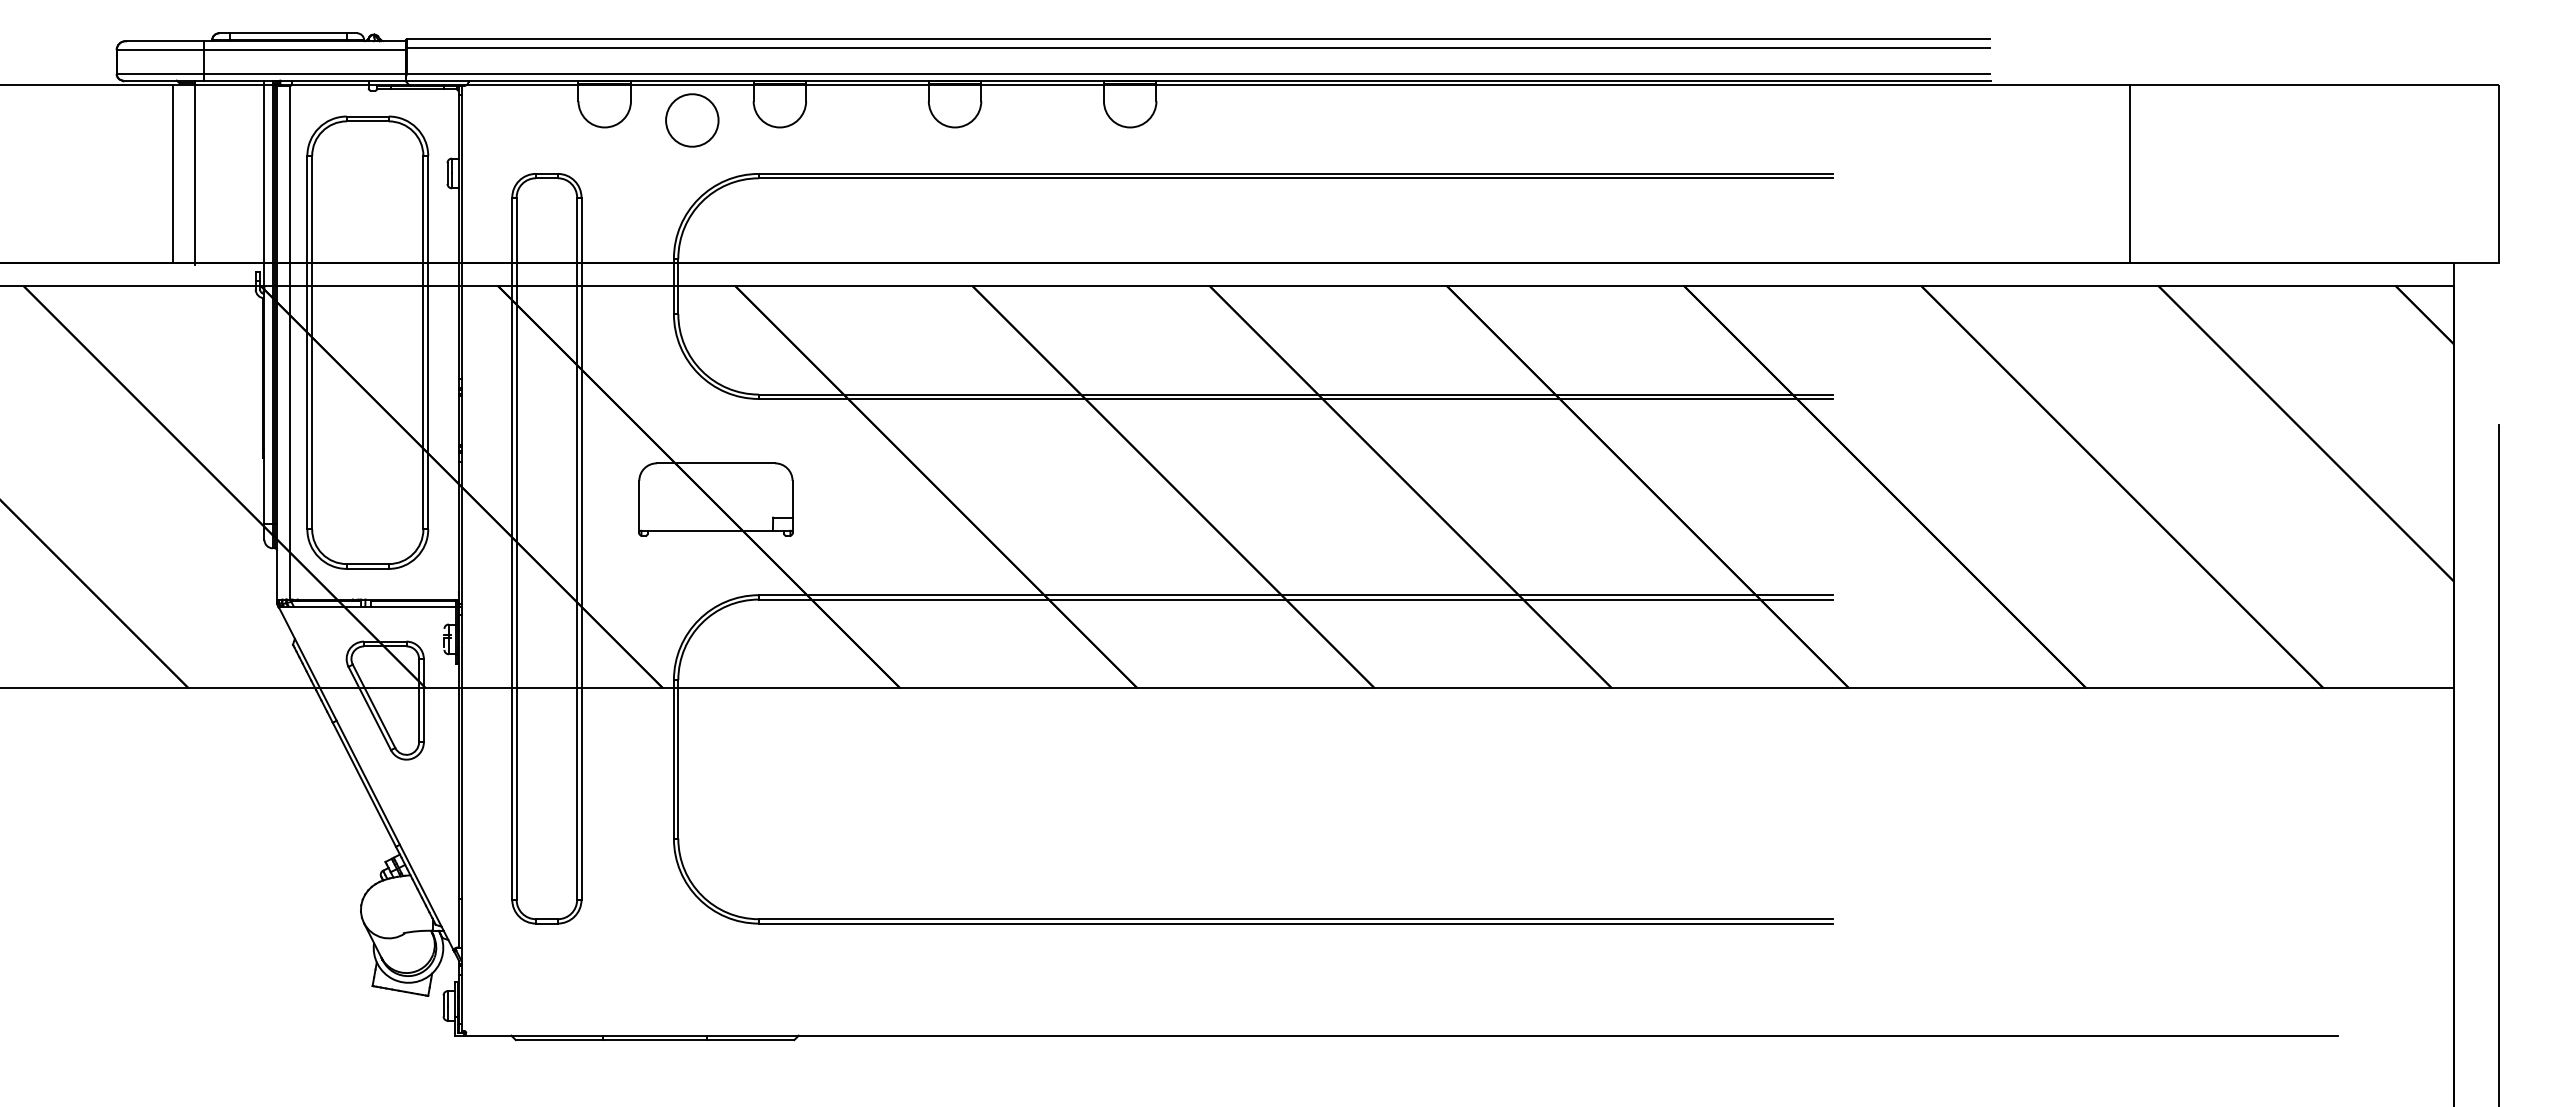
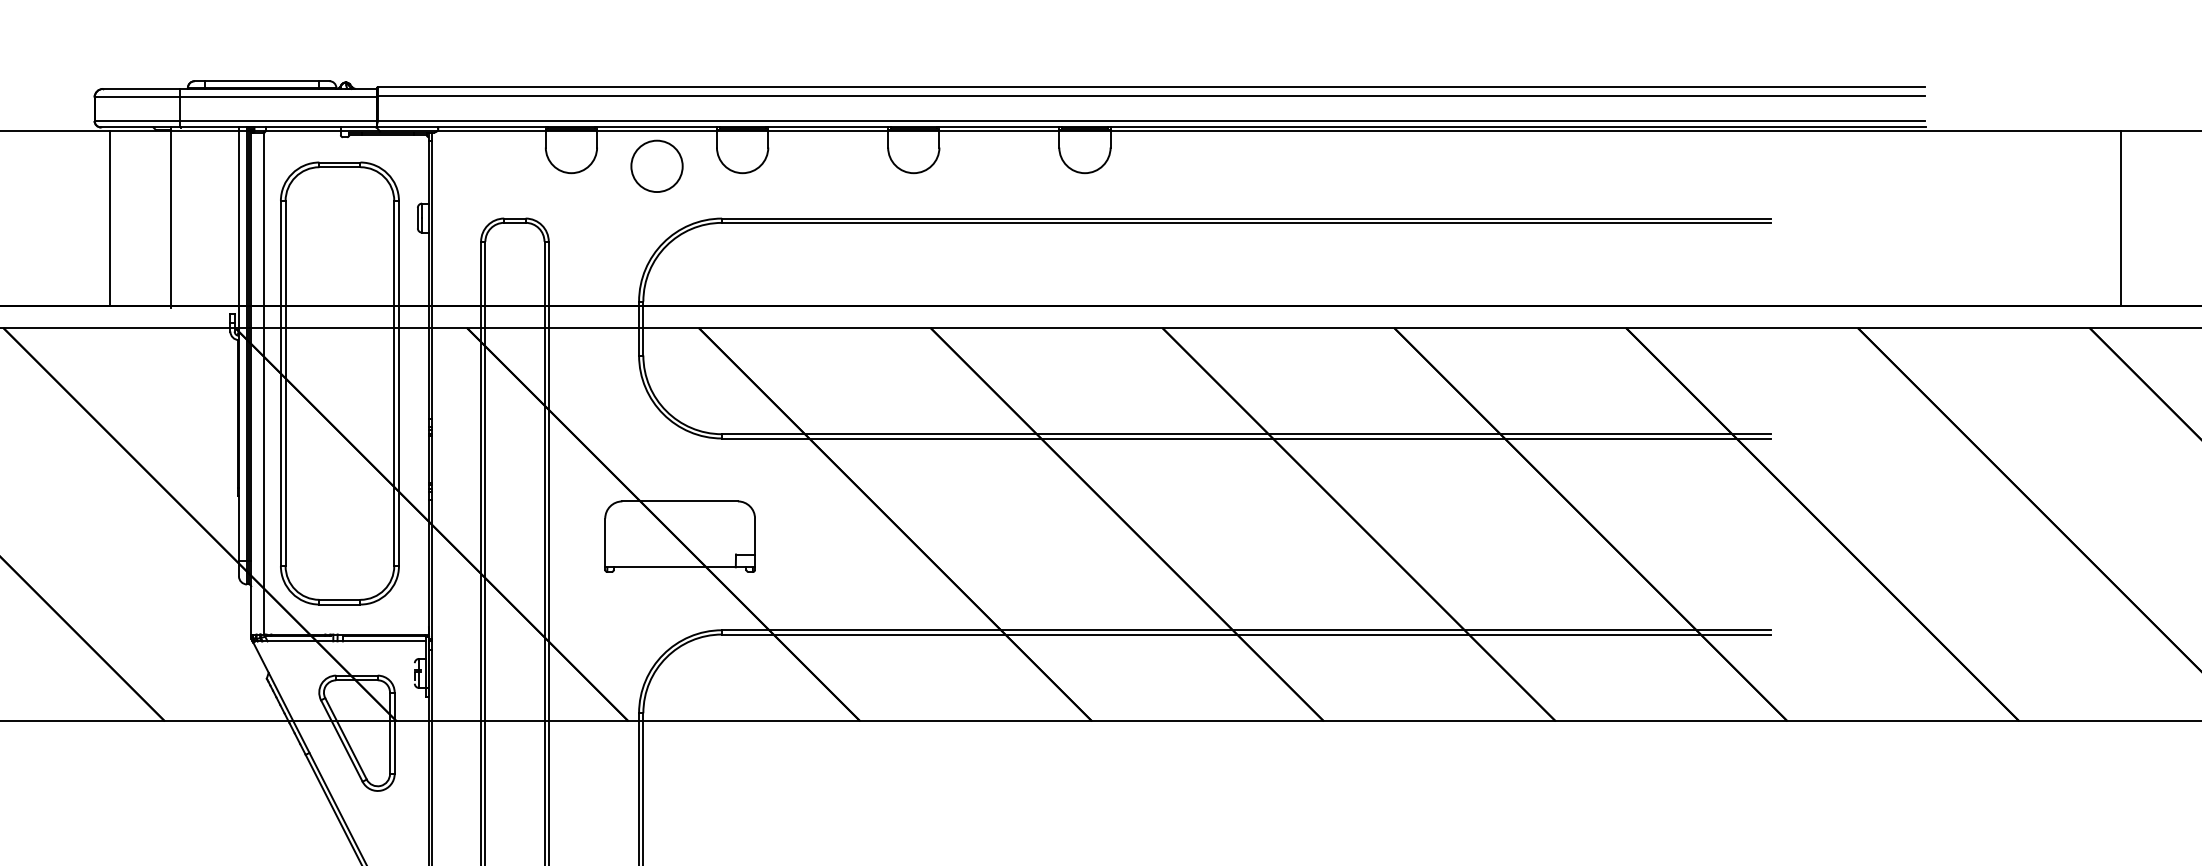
line: (172, 173) -> (109, 218), moved
line: (2130, 173) -> (2121, 218), moved

